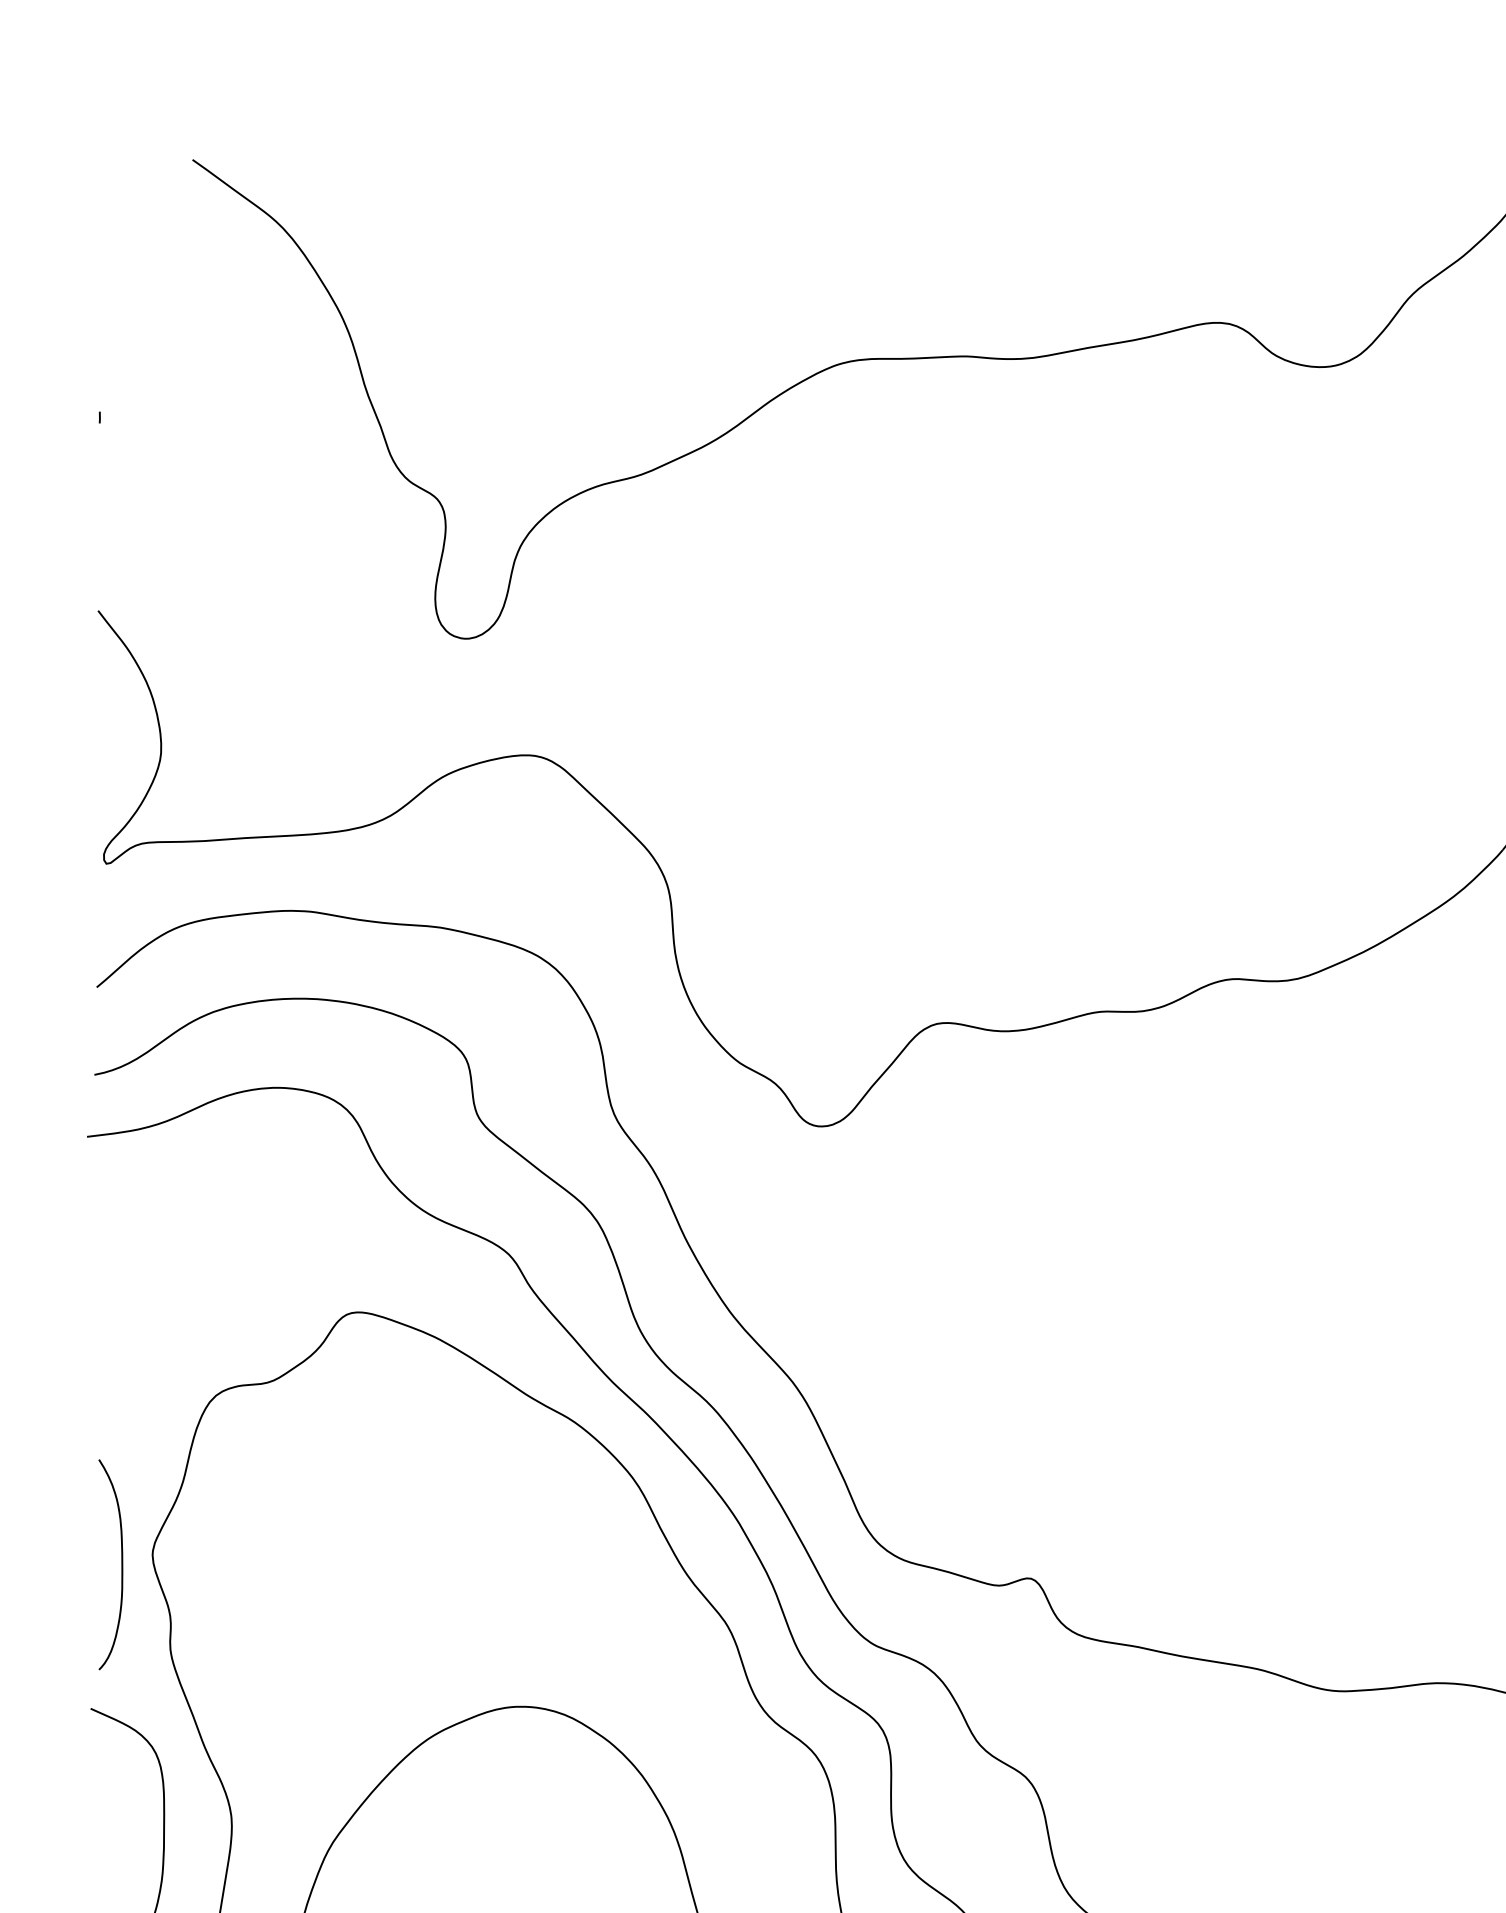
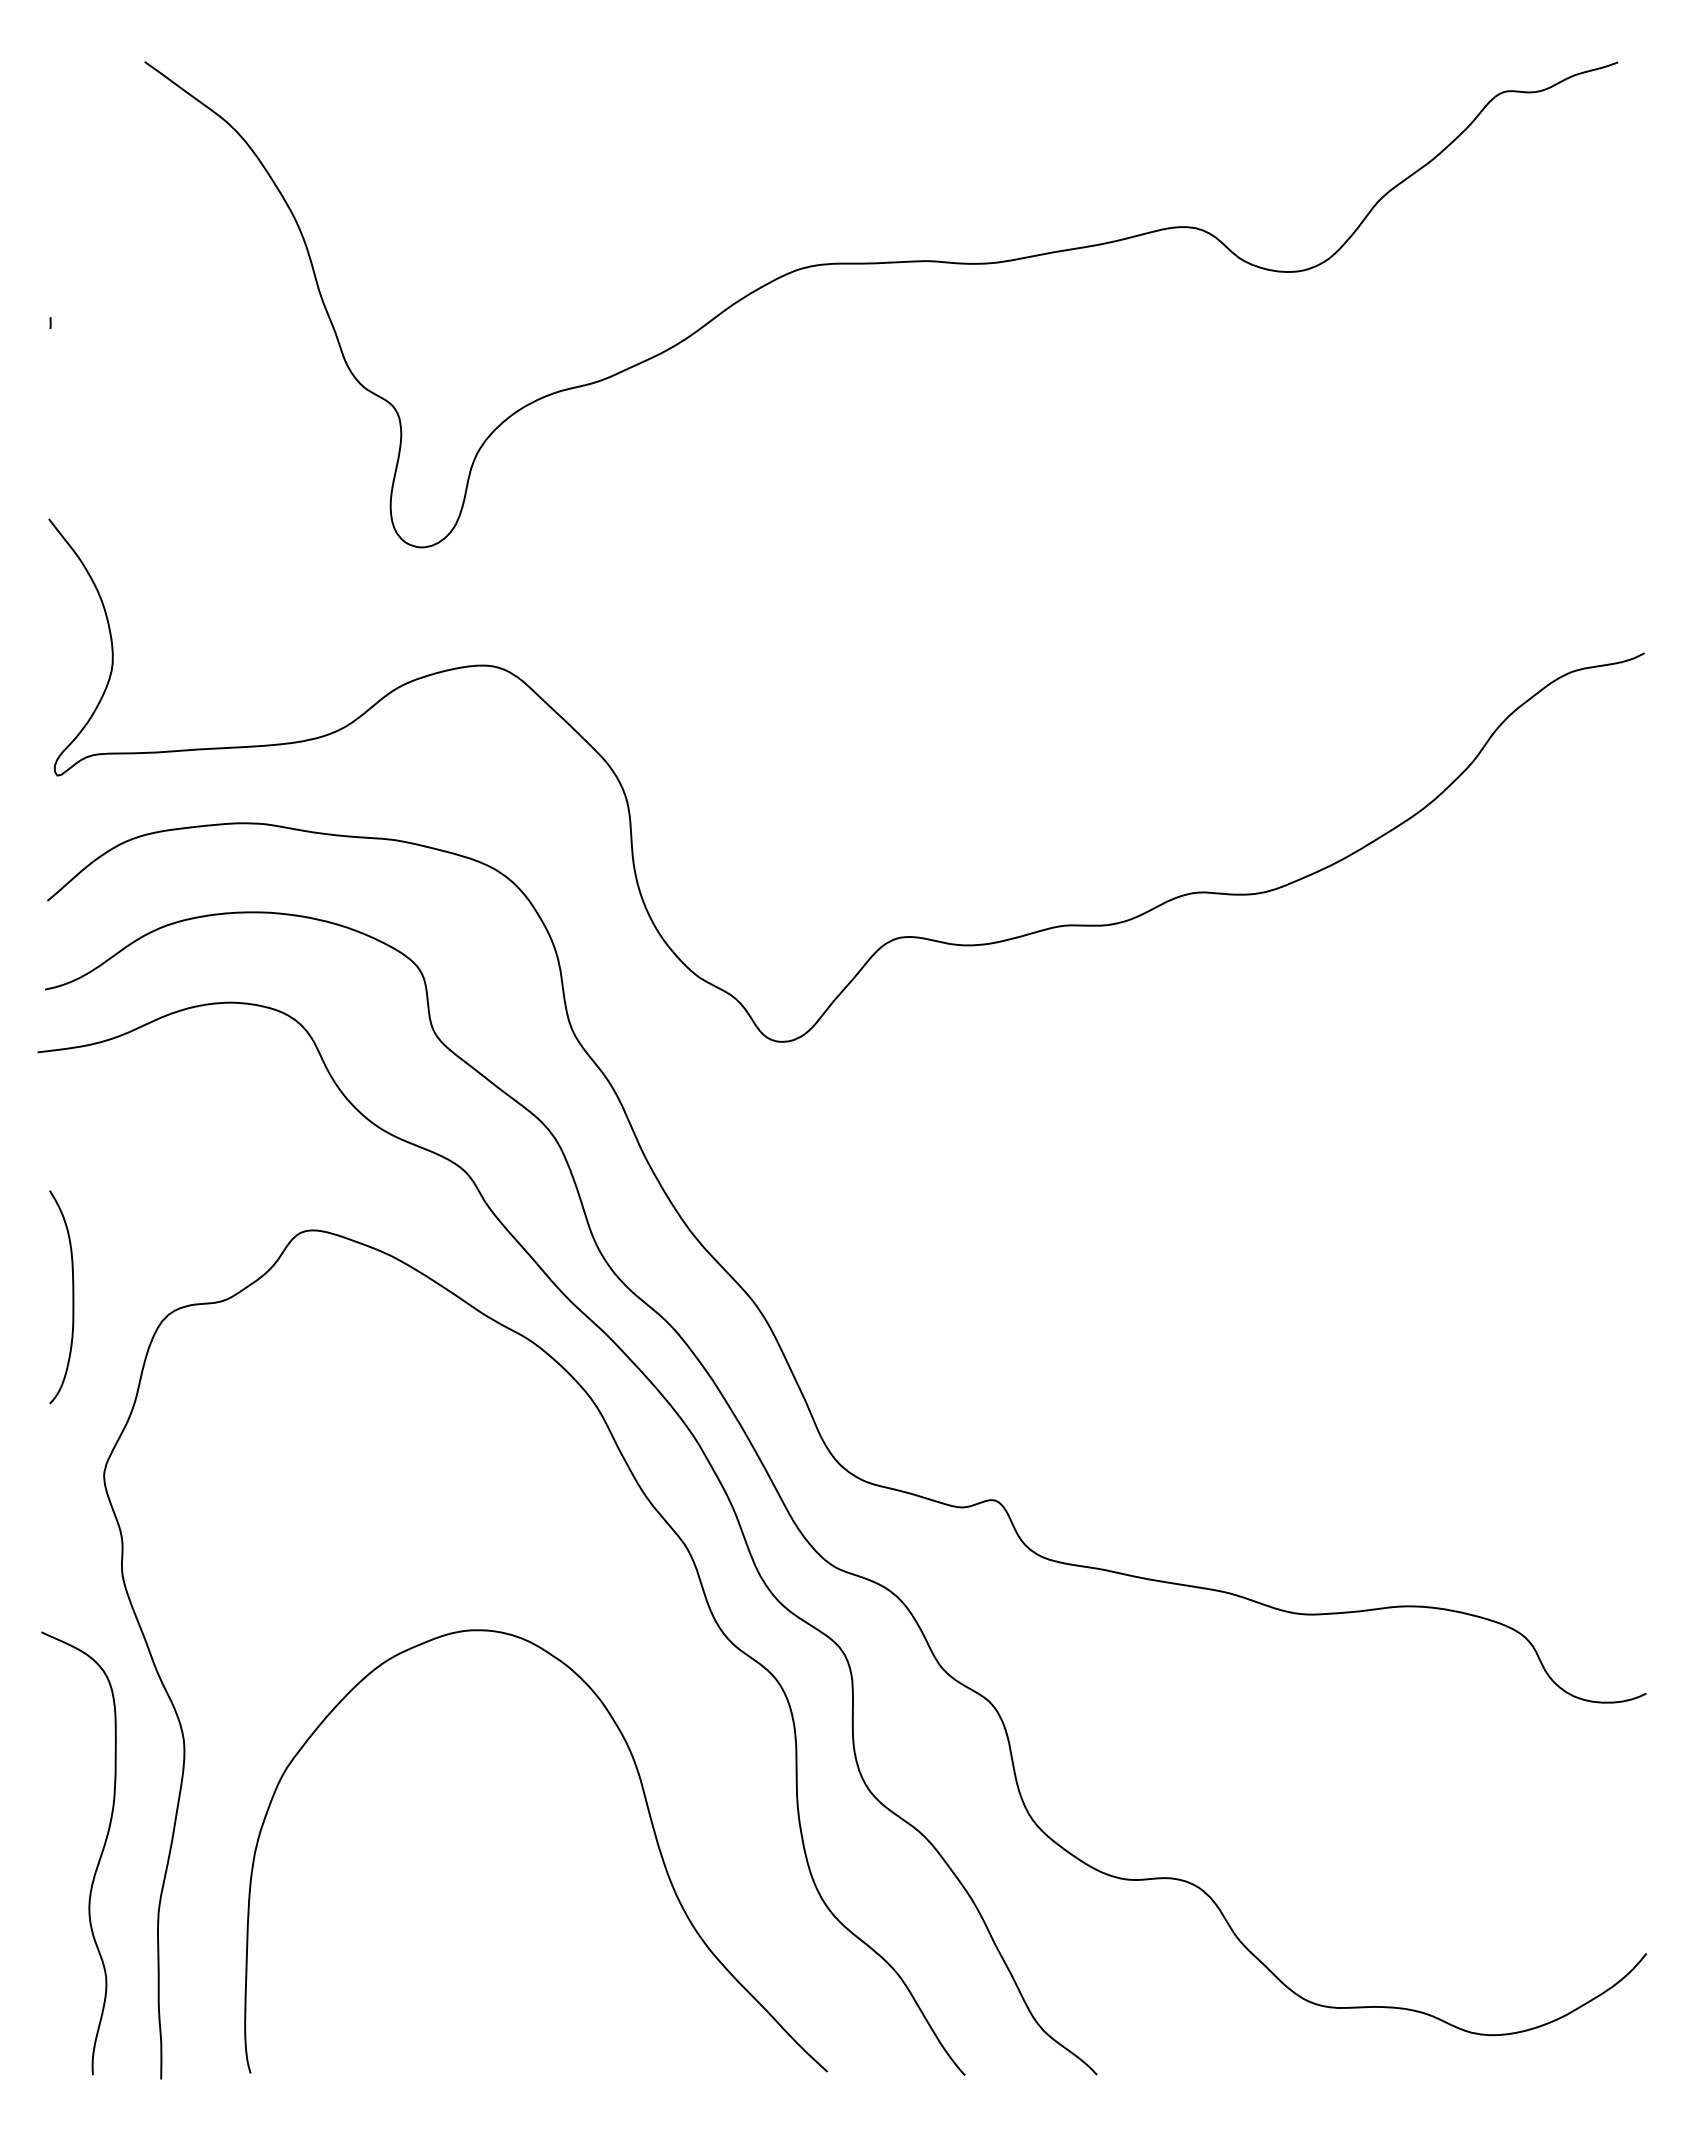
curve: (121, 1564) -> (72, 1297), moved

